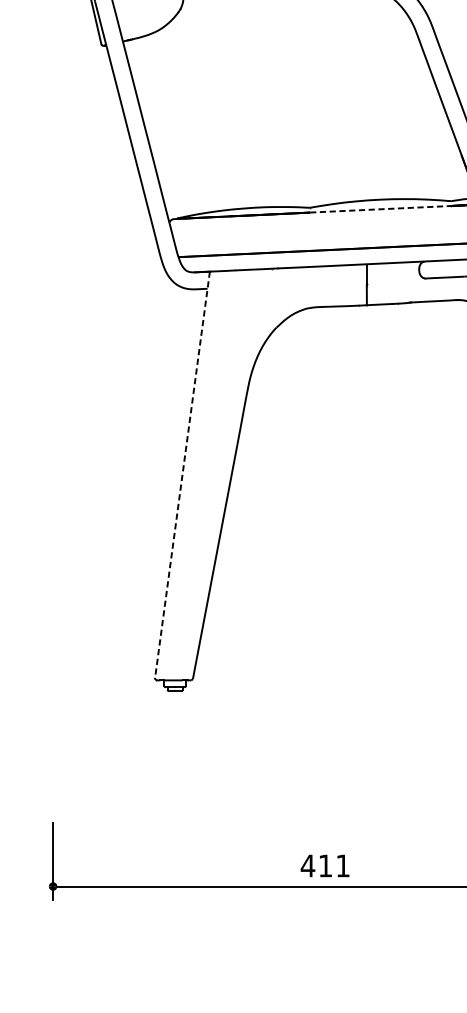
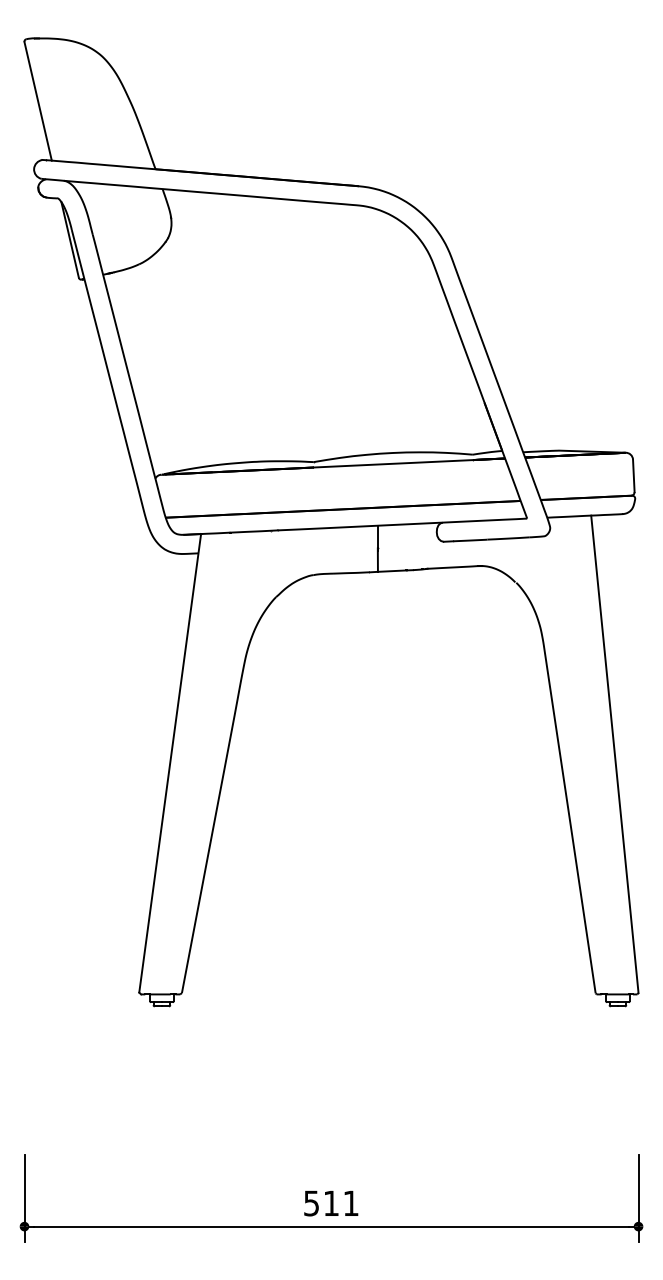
line: (380, 209) -> (393, 463), dashed -> solid
line: (182, 475) -> (170, 763), dashed -> solid
text: (307, 866) -> (311, 1203), 411 -> 511

